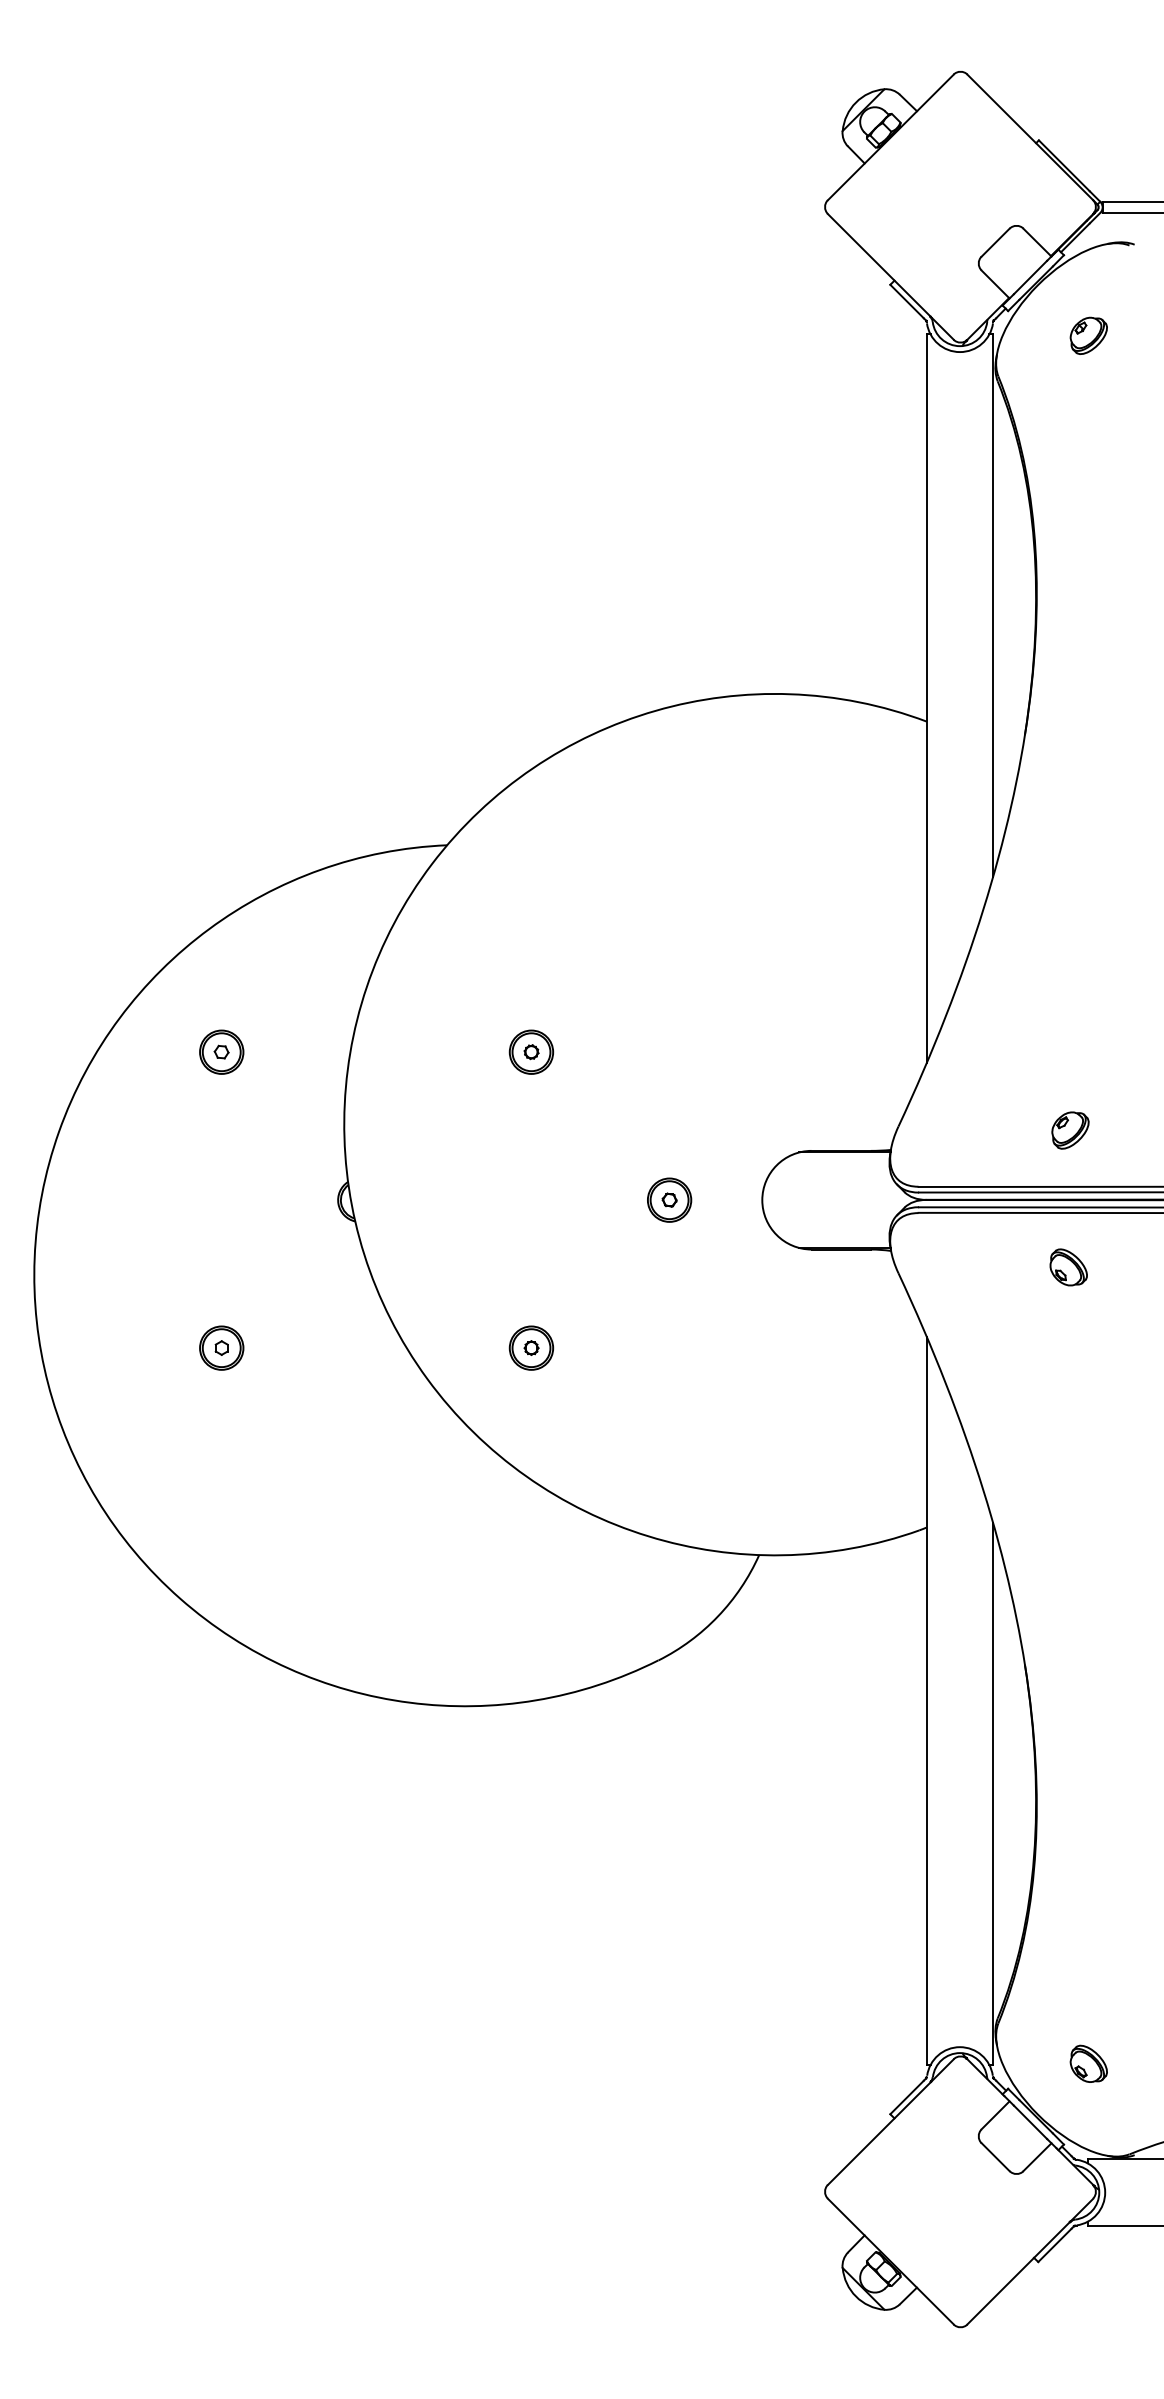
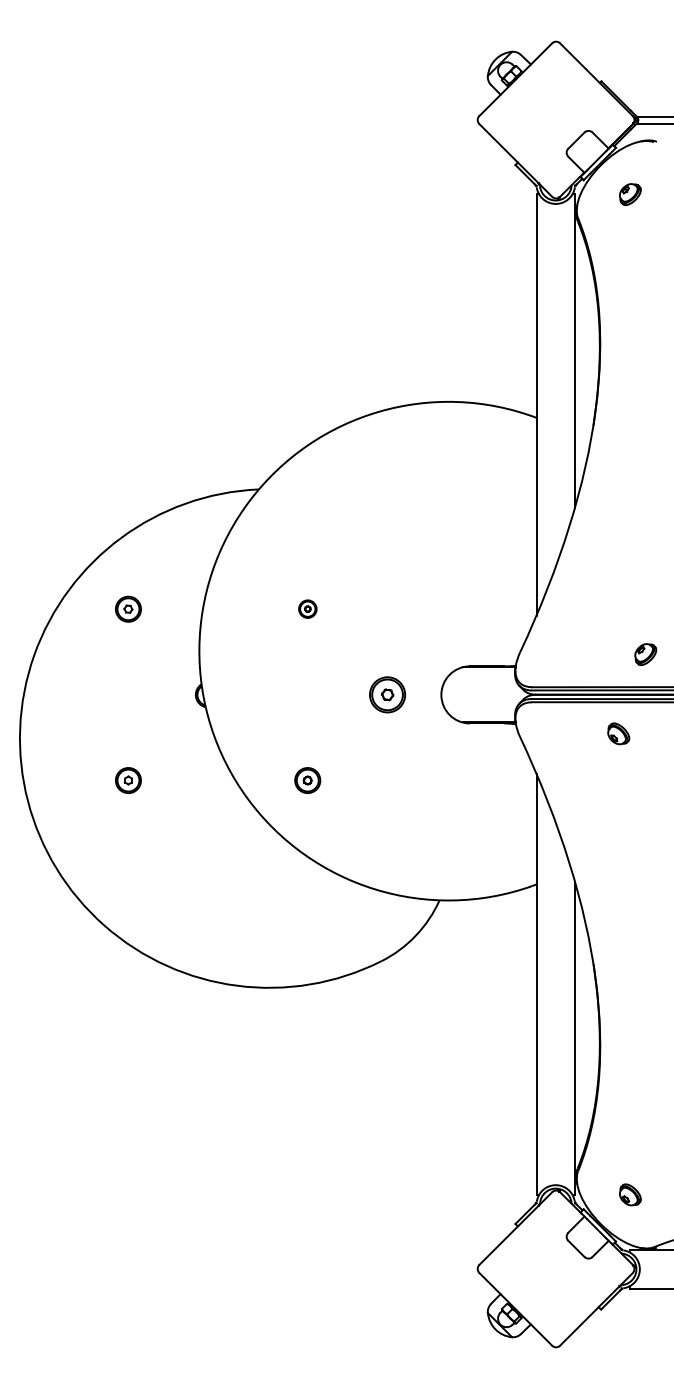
part: (531, 1050) -> (307, 608), size x0.7
part: (1070, 1130) -> (645, 654), moved
part: (669, 1199) -> (387, 694), size x1.4

